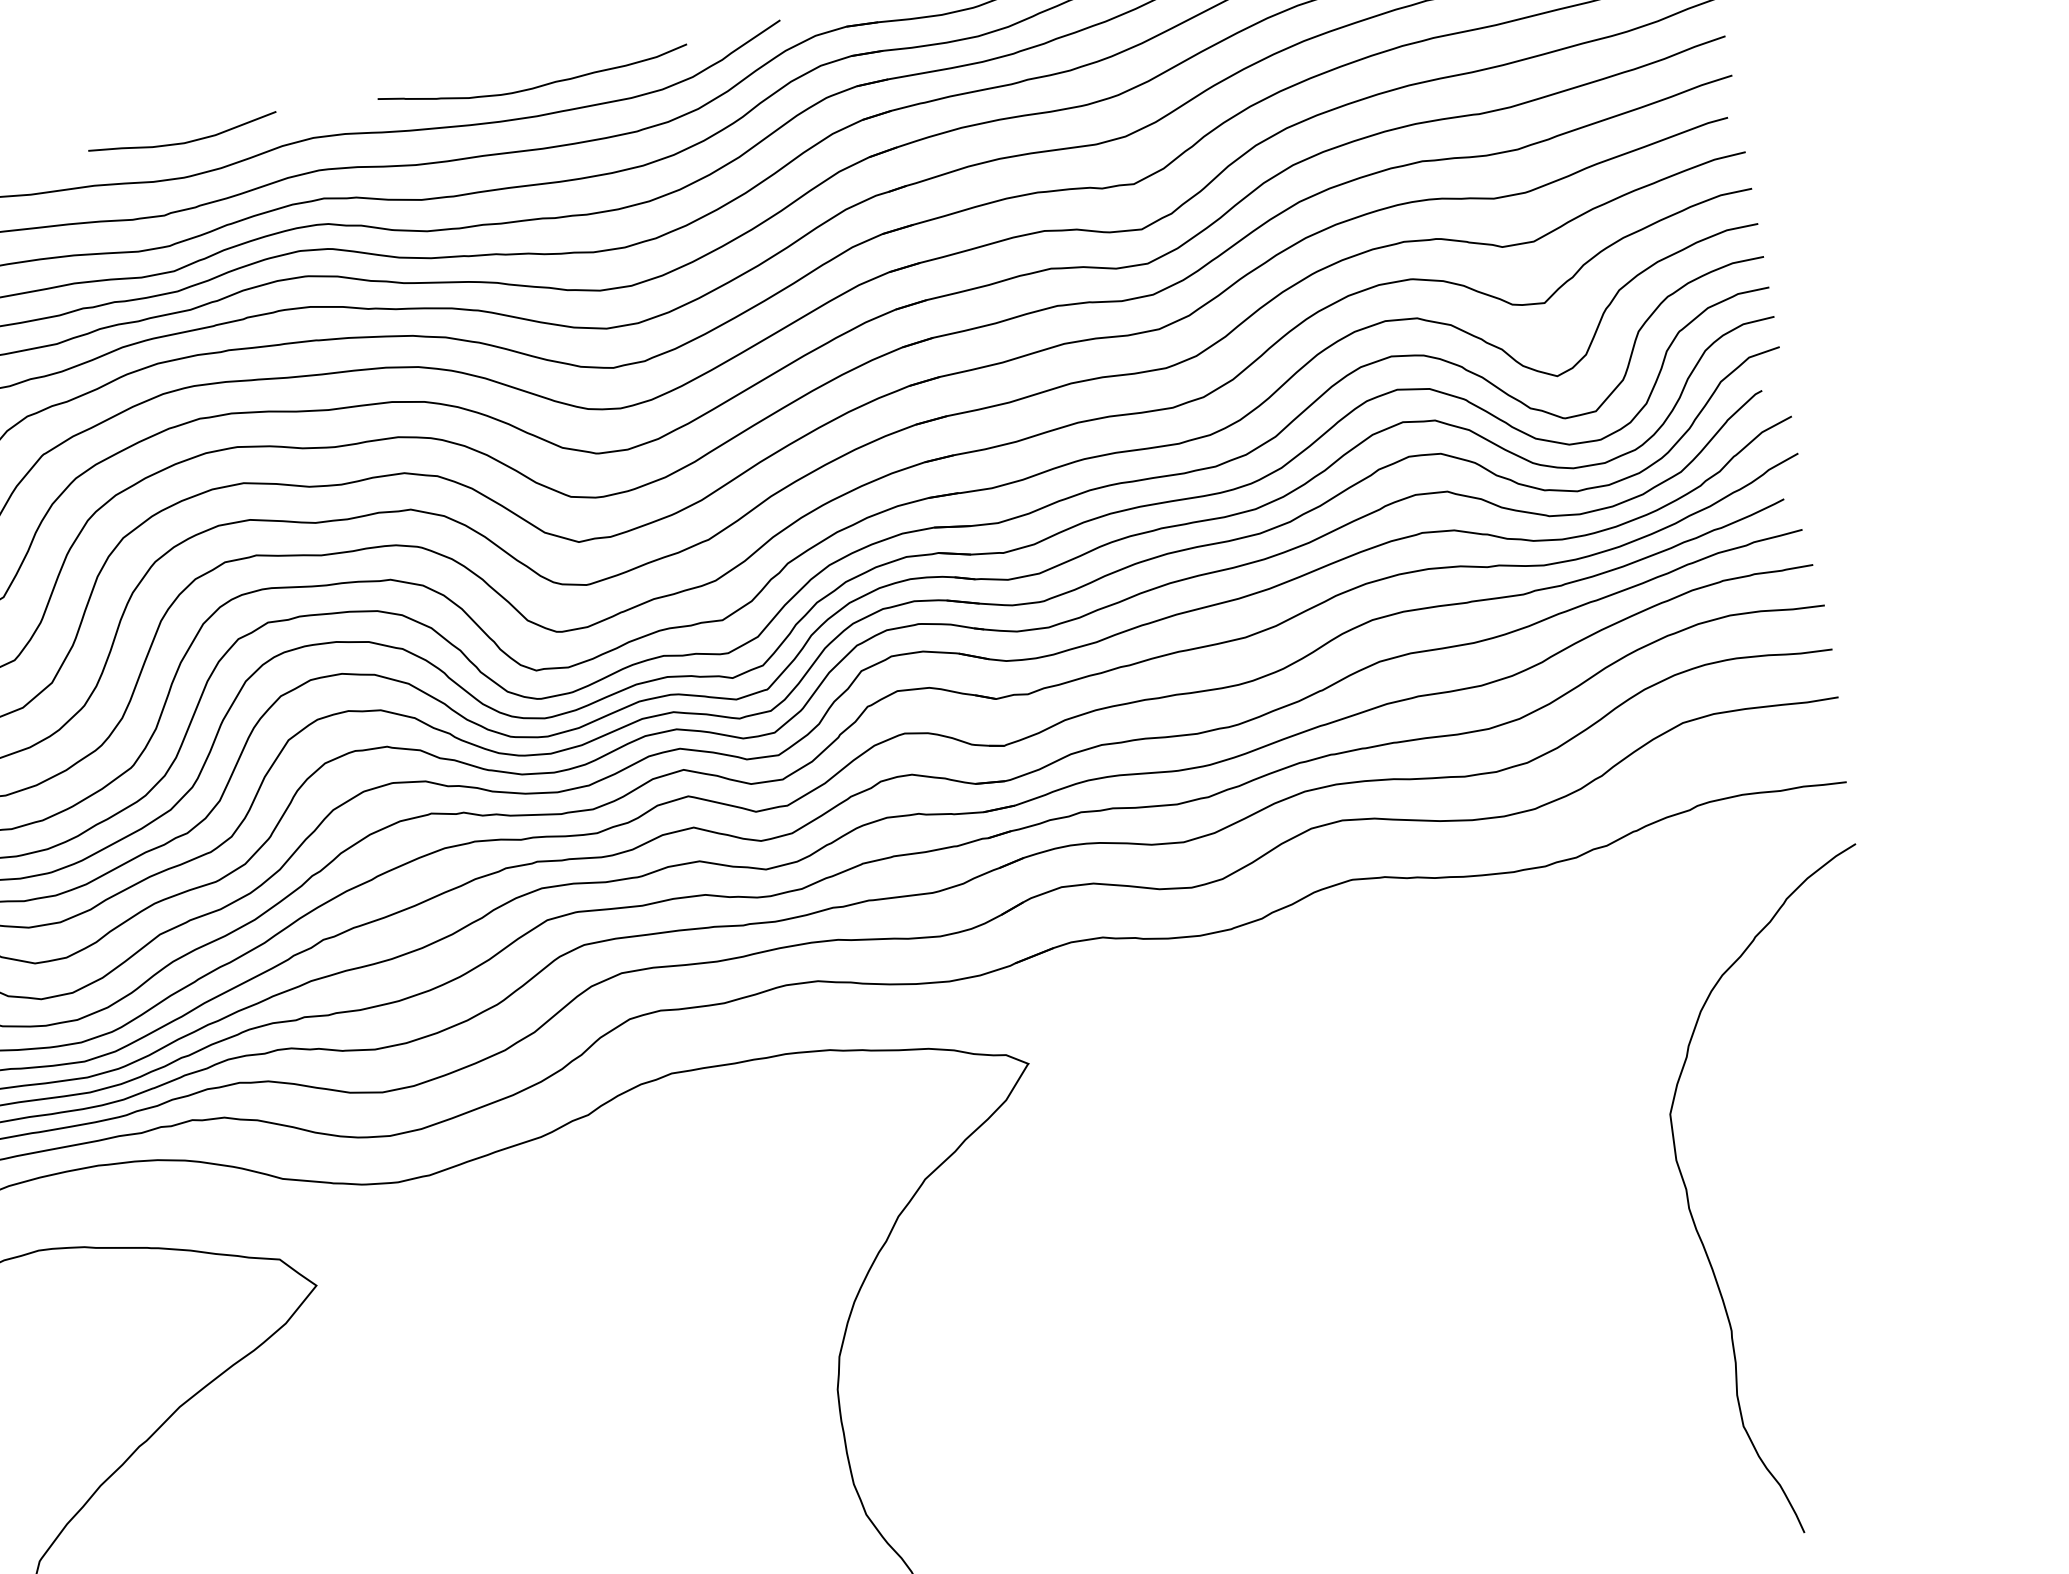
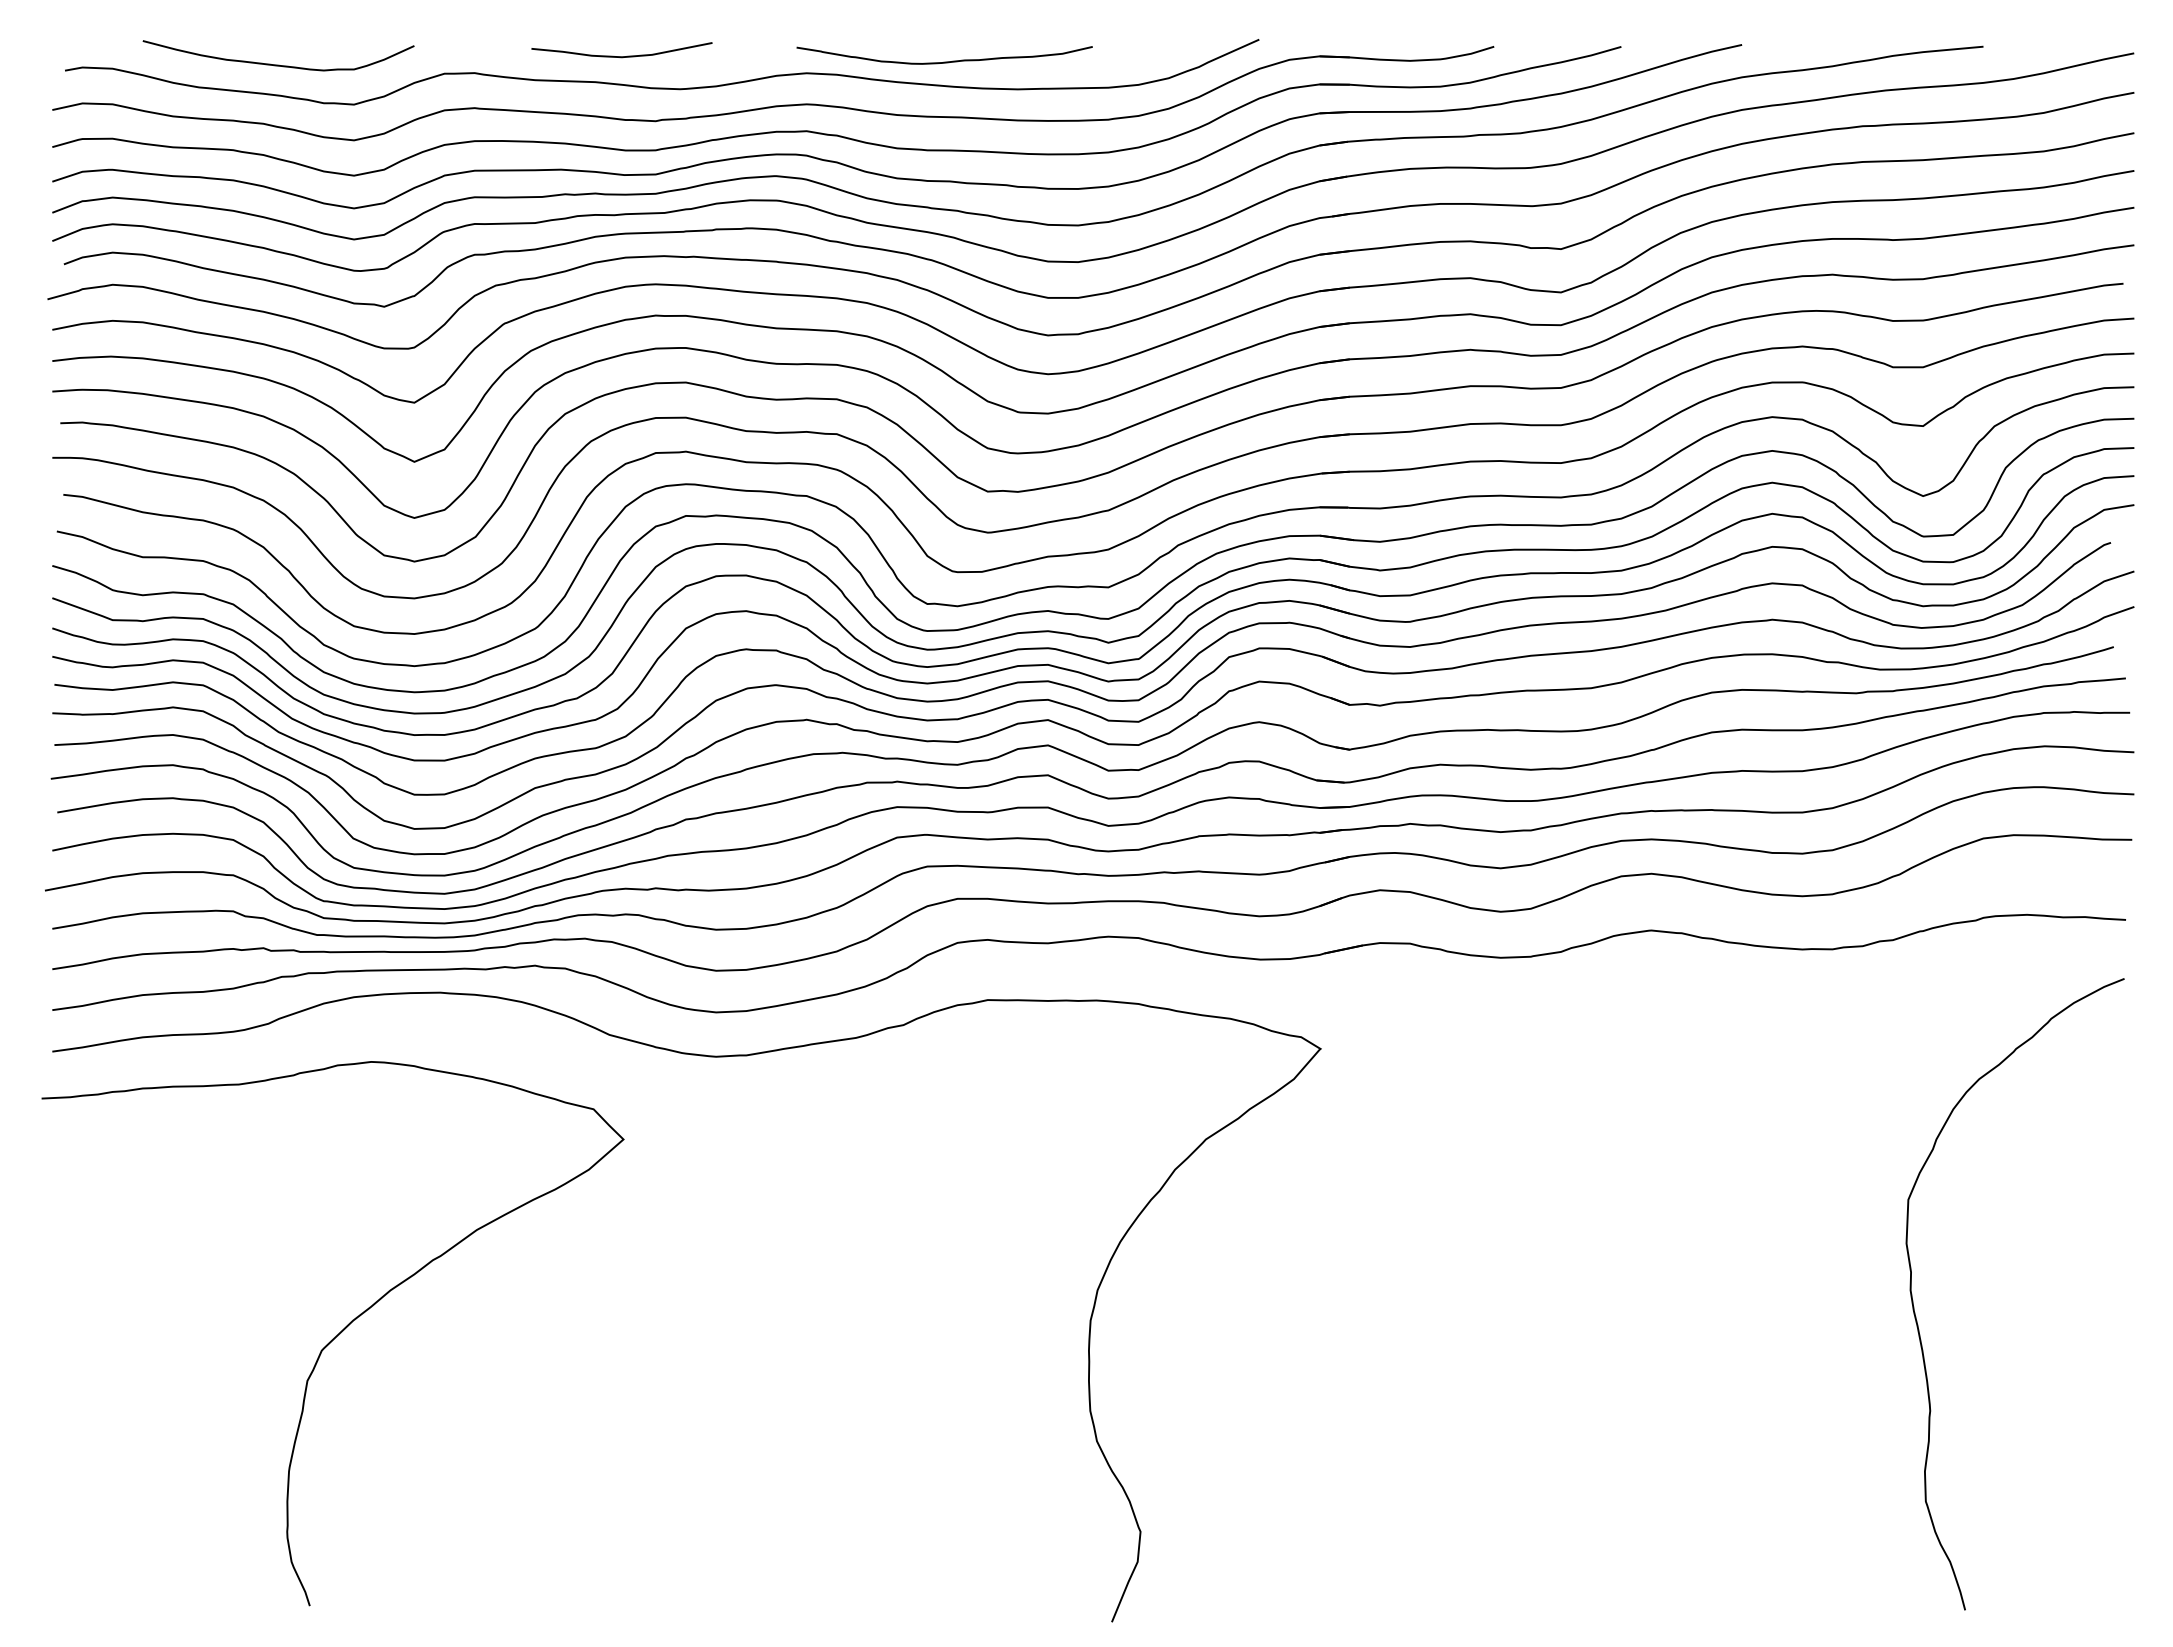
curve: (534, 86) -> (944, 61), moved
curve: (183, 142) -> (621, 56), moved

